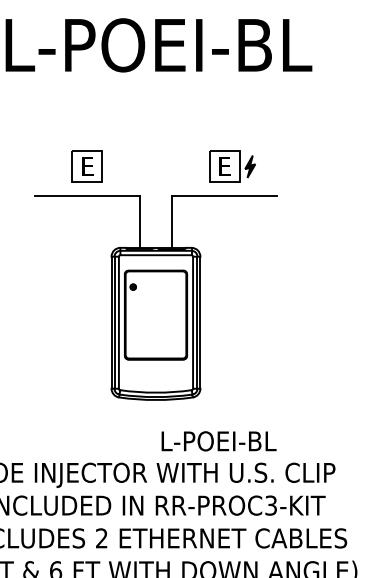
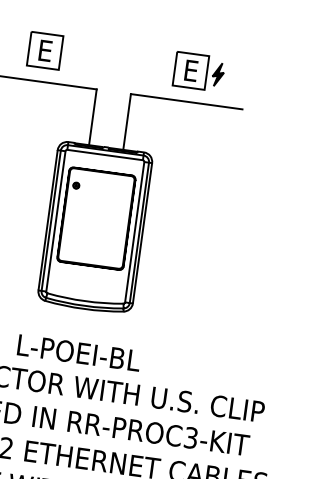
text: (218, 441) -> (78, 353), moved

